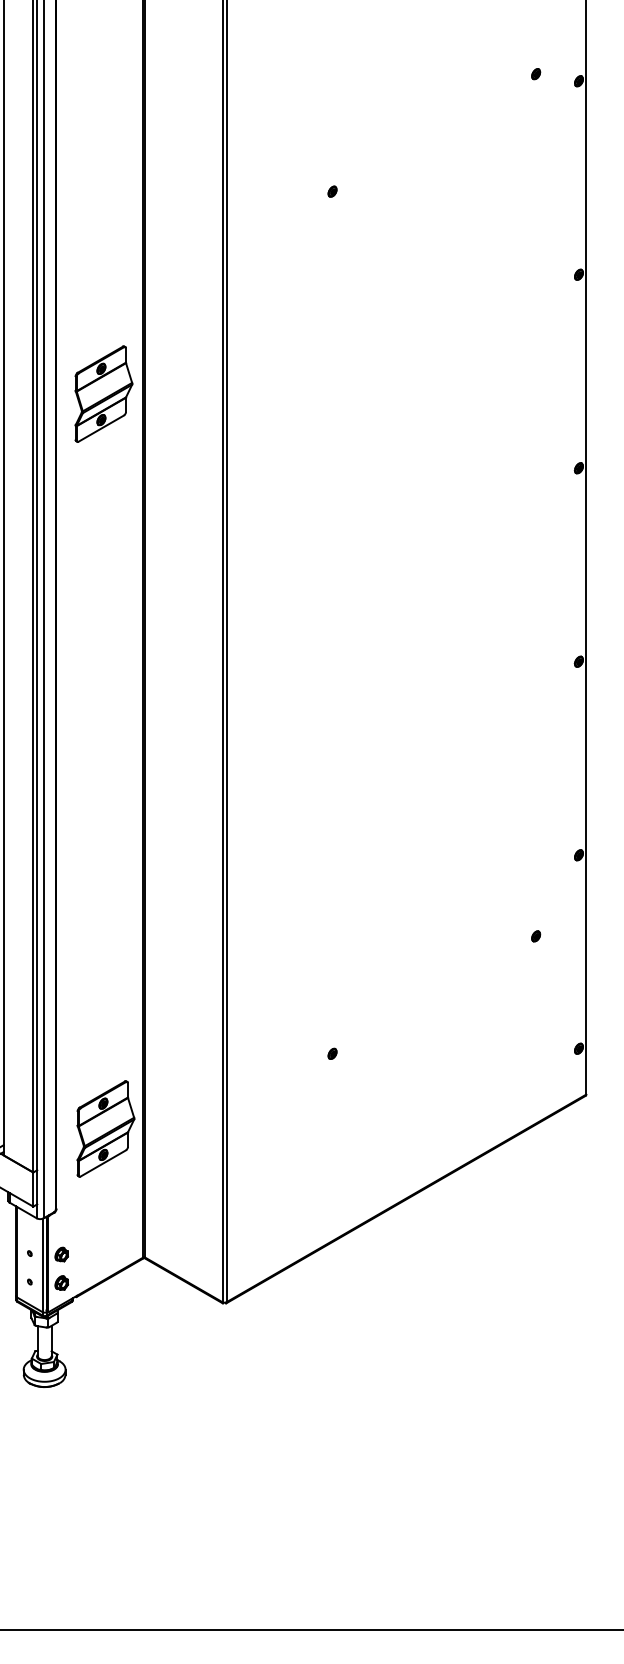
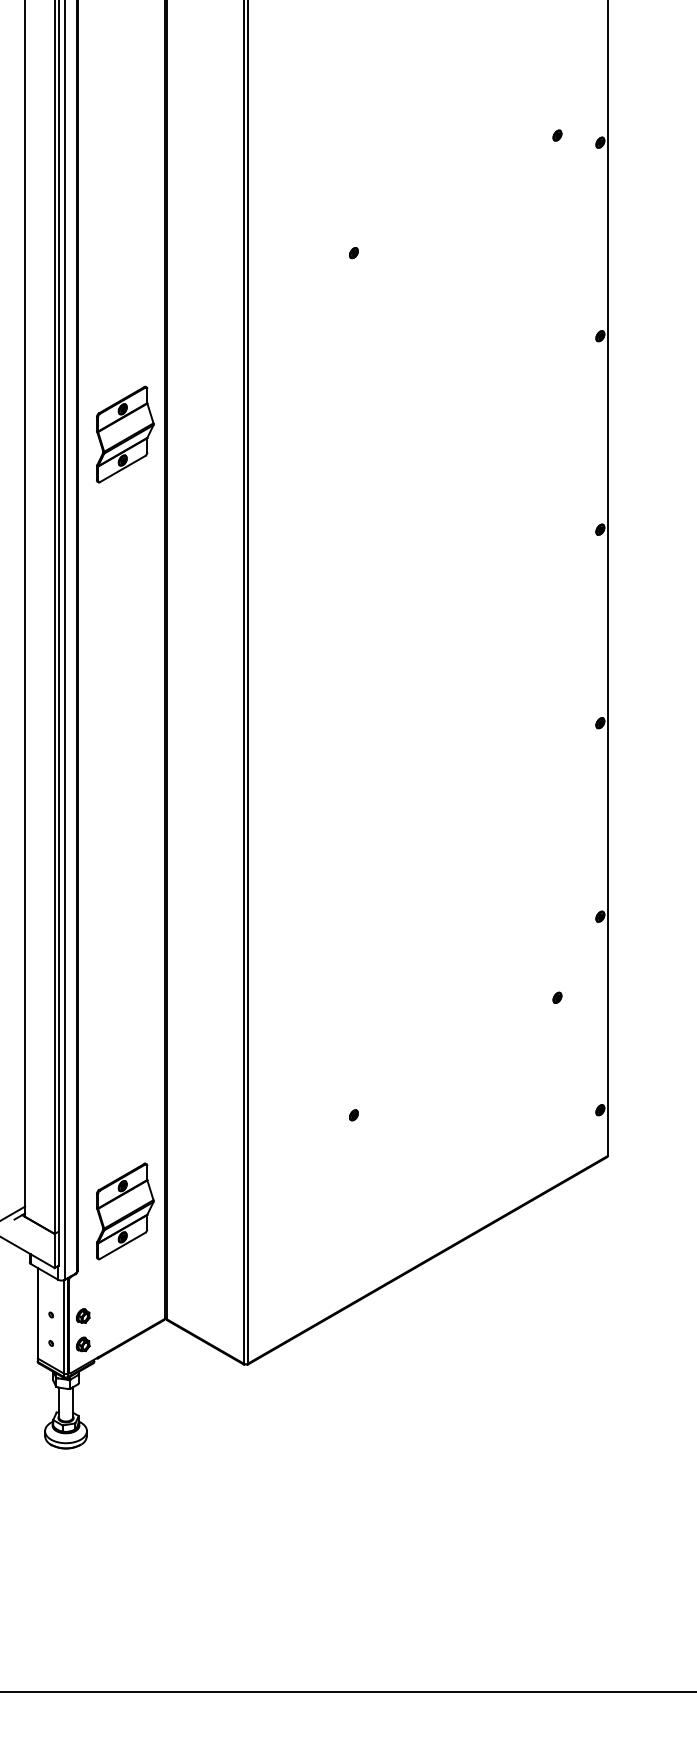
part: (104, 394) -> (125, 434), moved
part: (106, 1129) -> (125, 1211), moved

